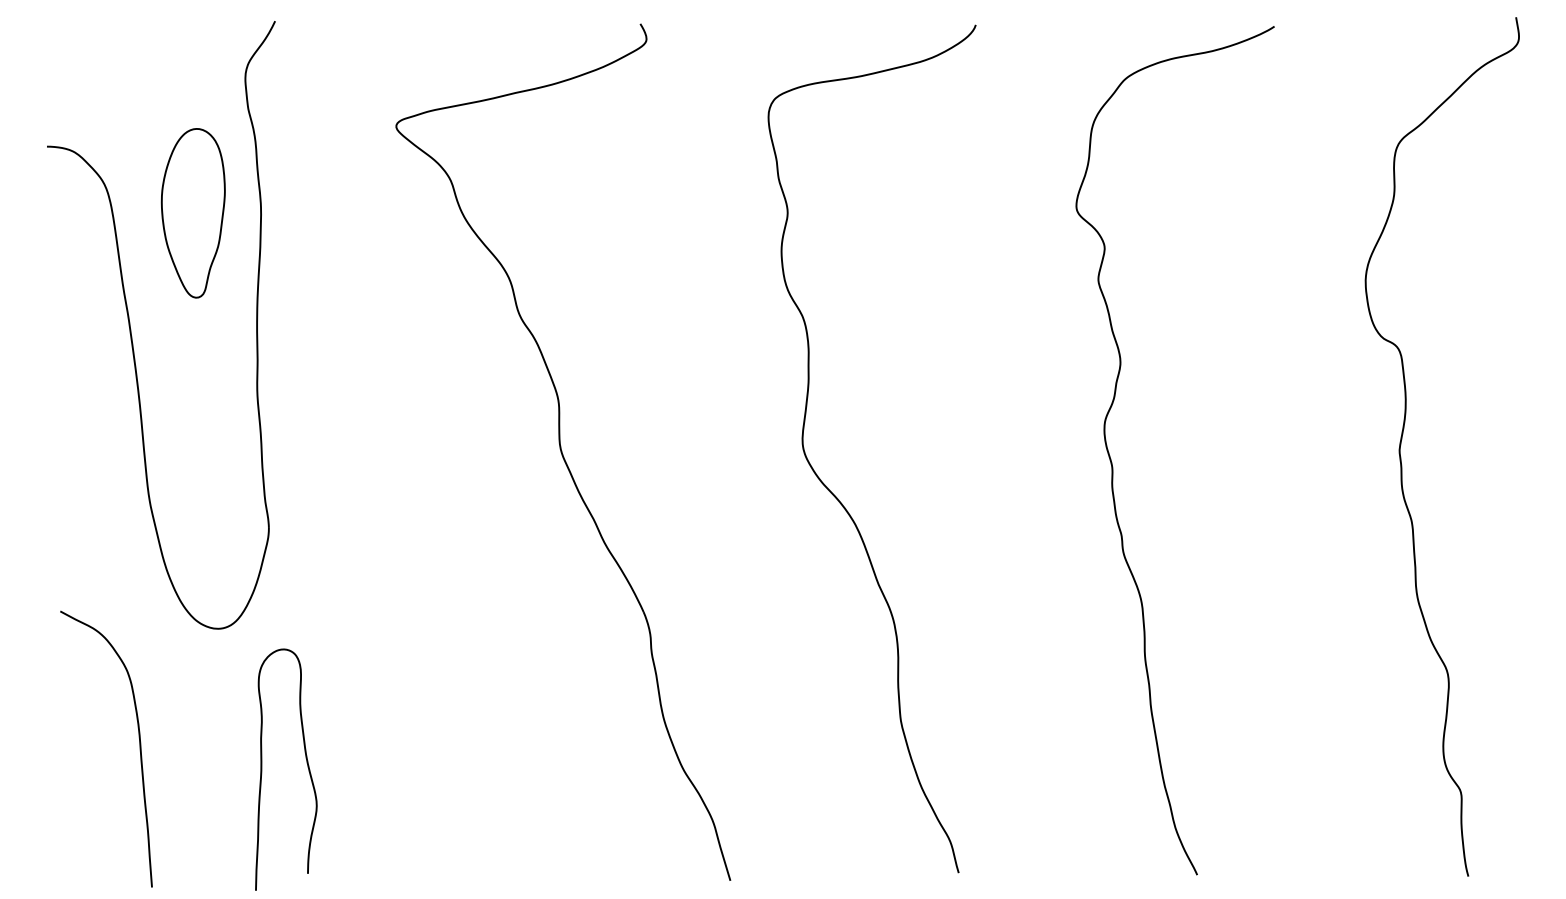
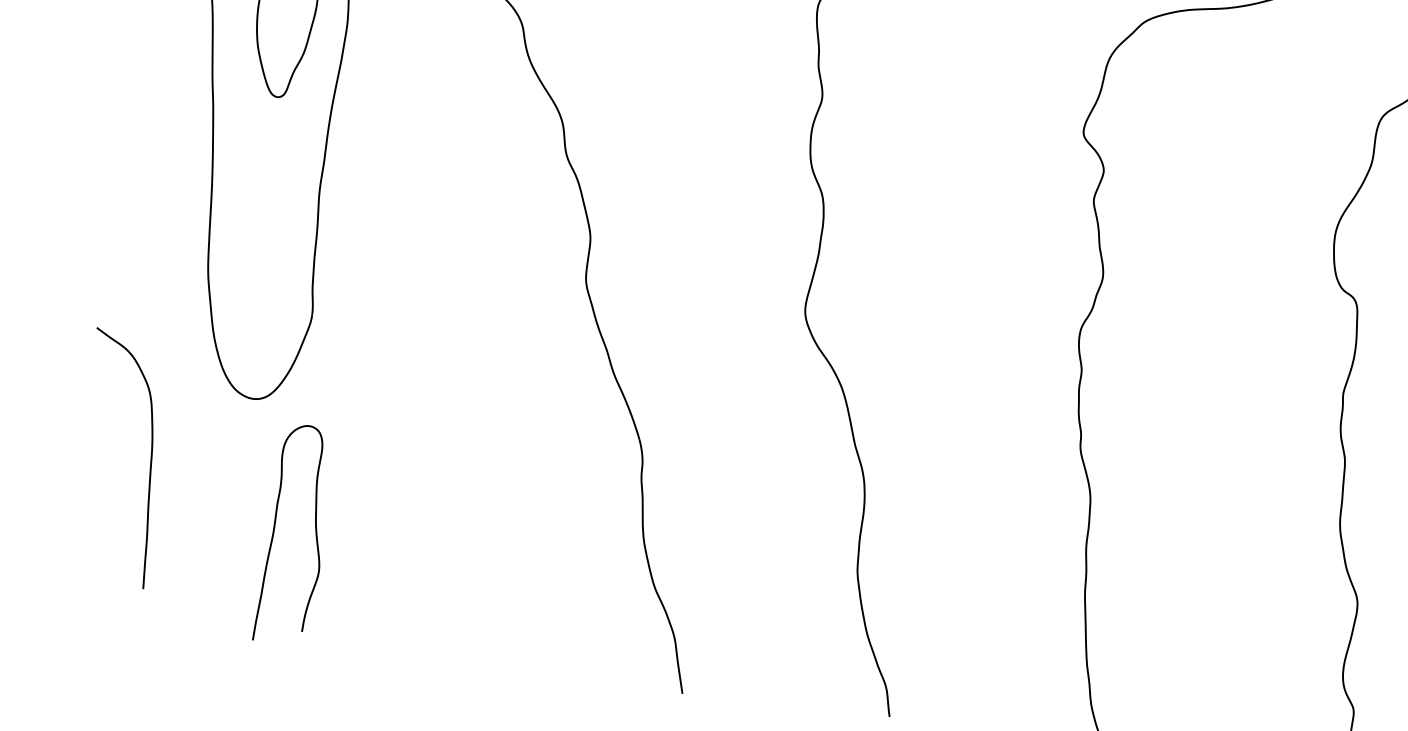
curve: (139, 748) -> (150, 461), moved

